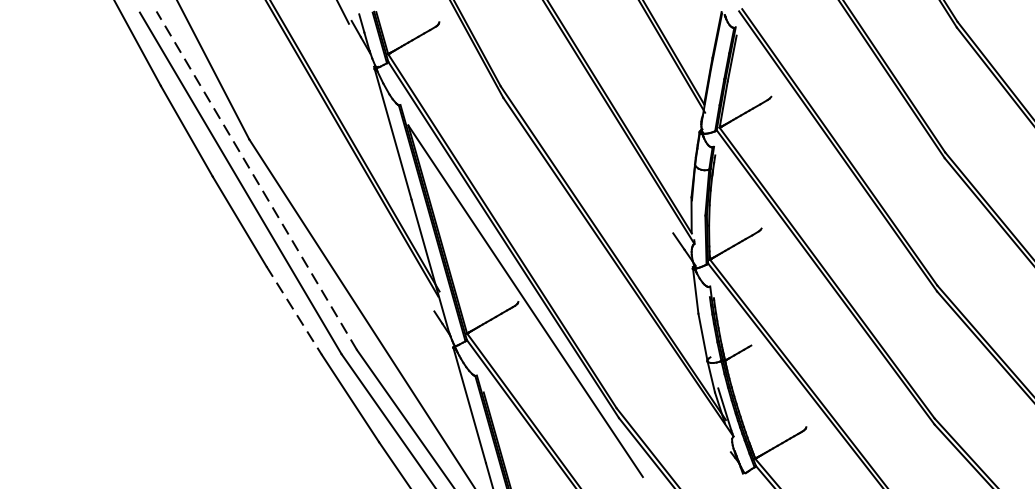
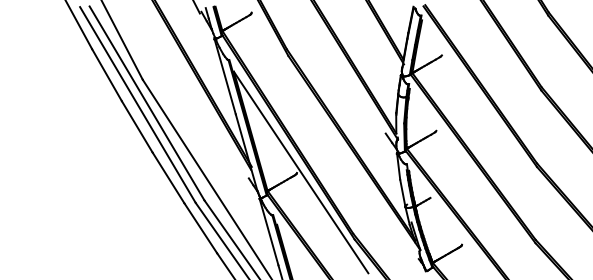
line: (257, 180) -> (147, 103), dashed -> solid
line: (294, 309) -> (168, 177), dashed -> solid

